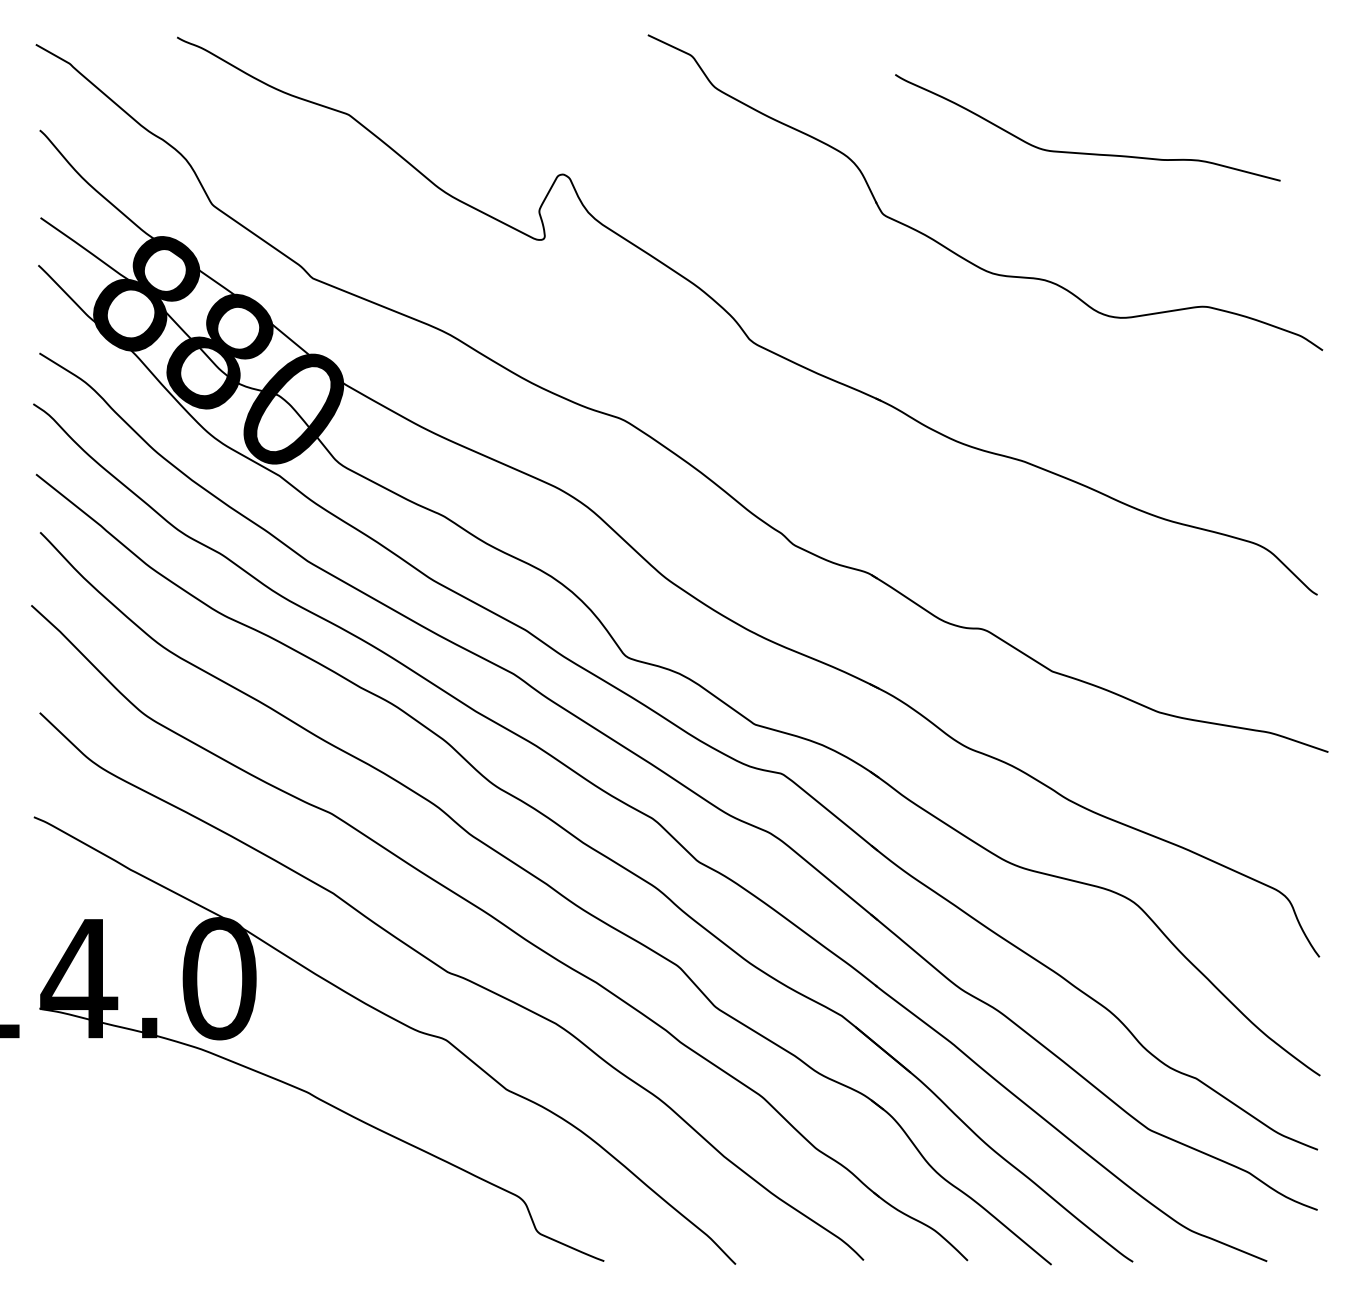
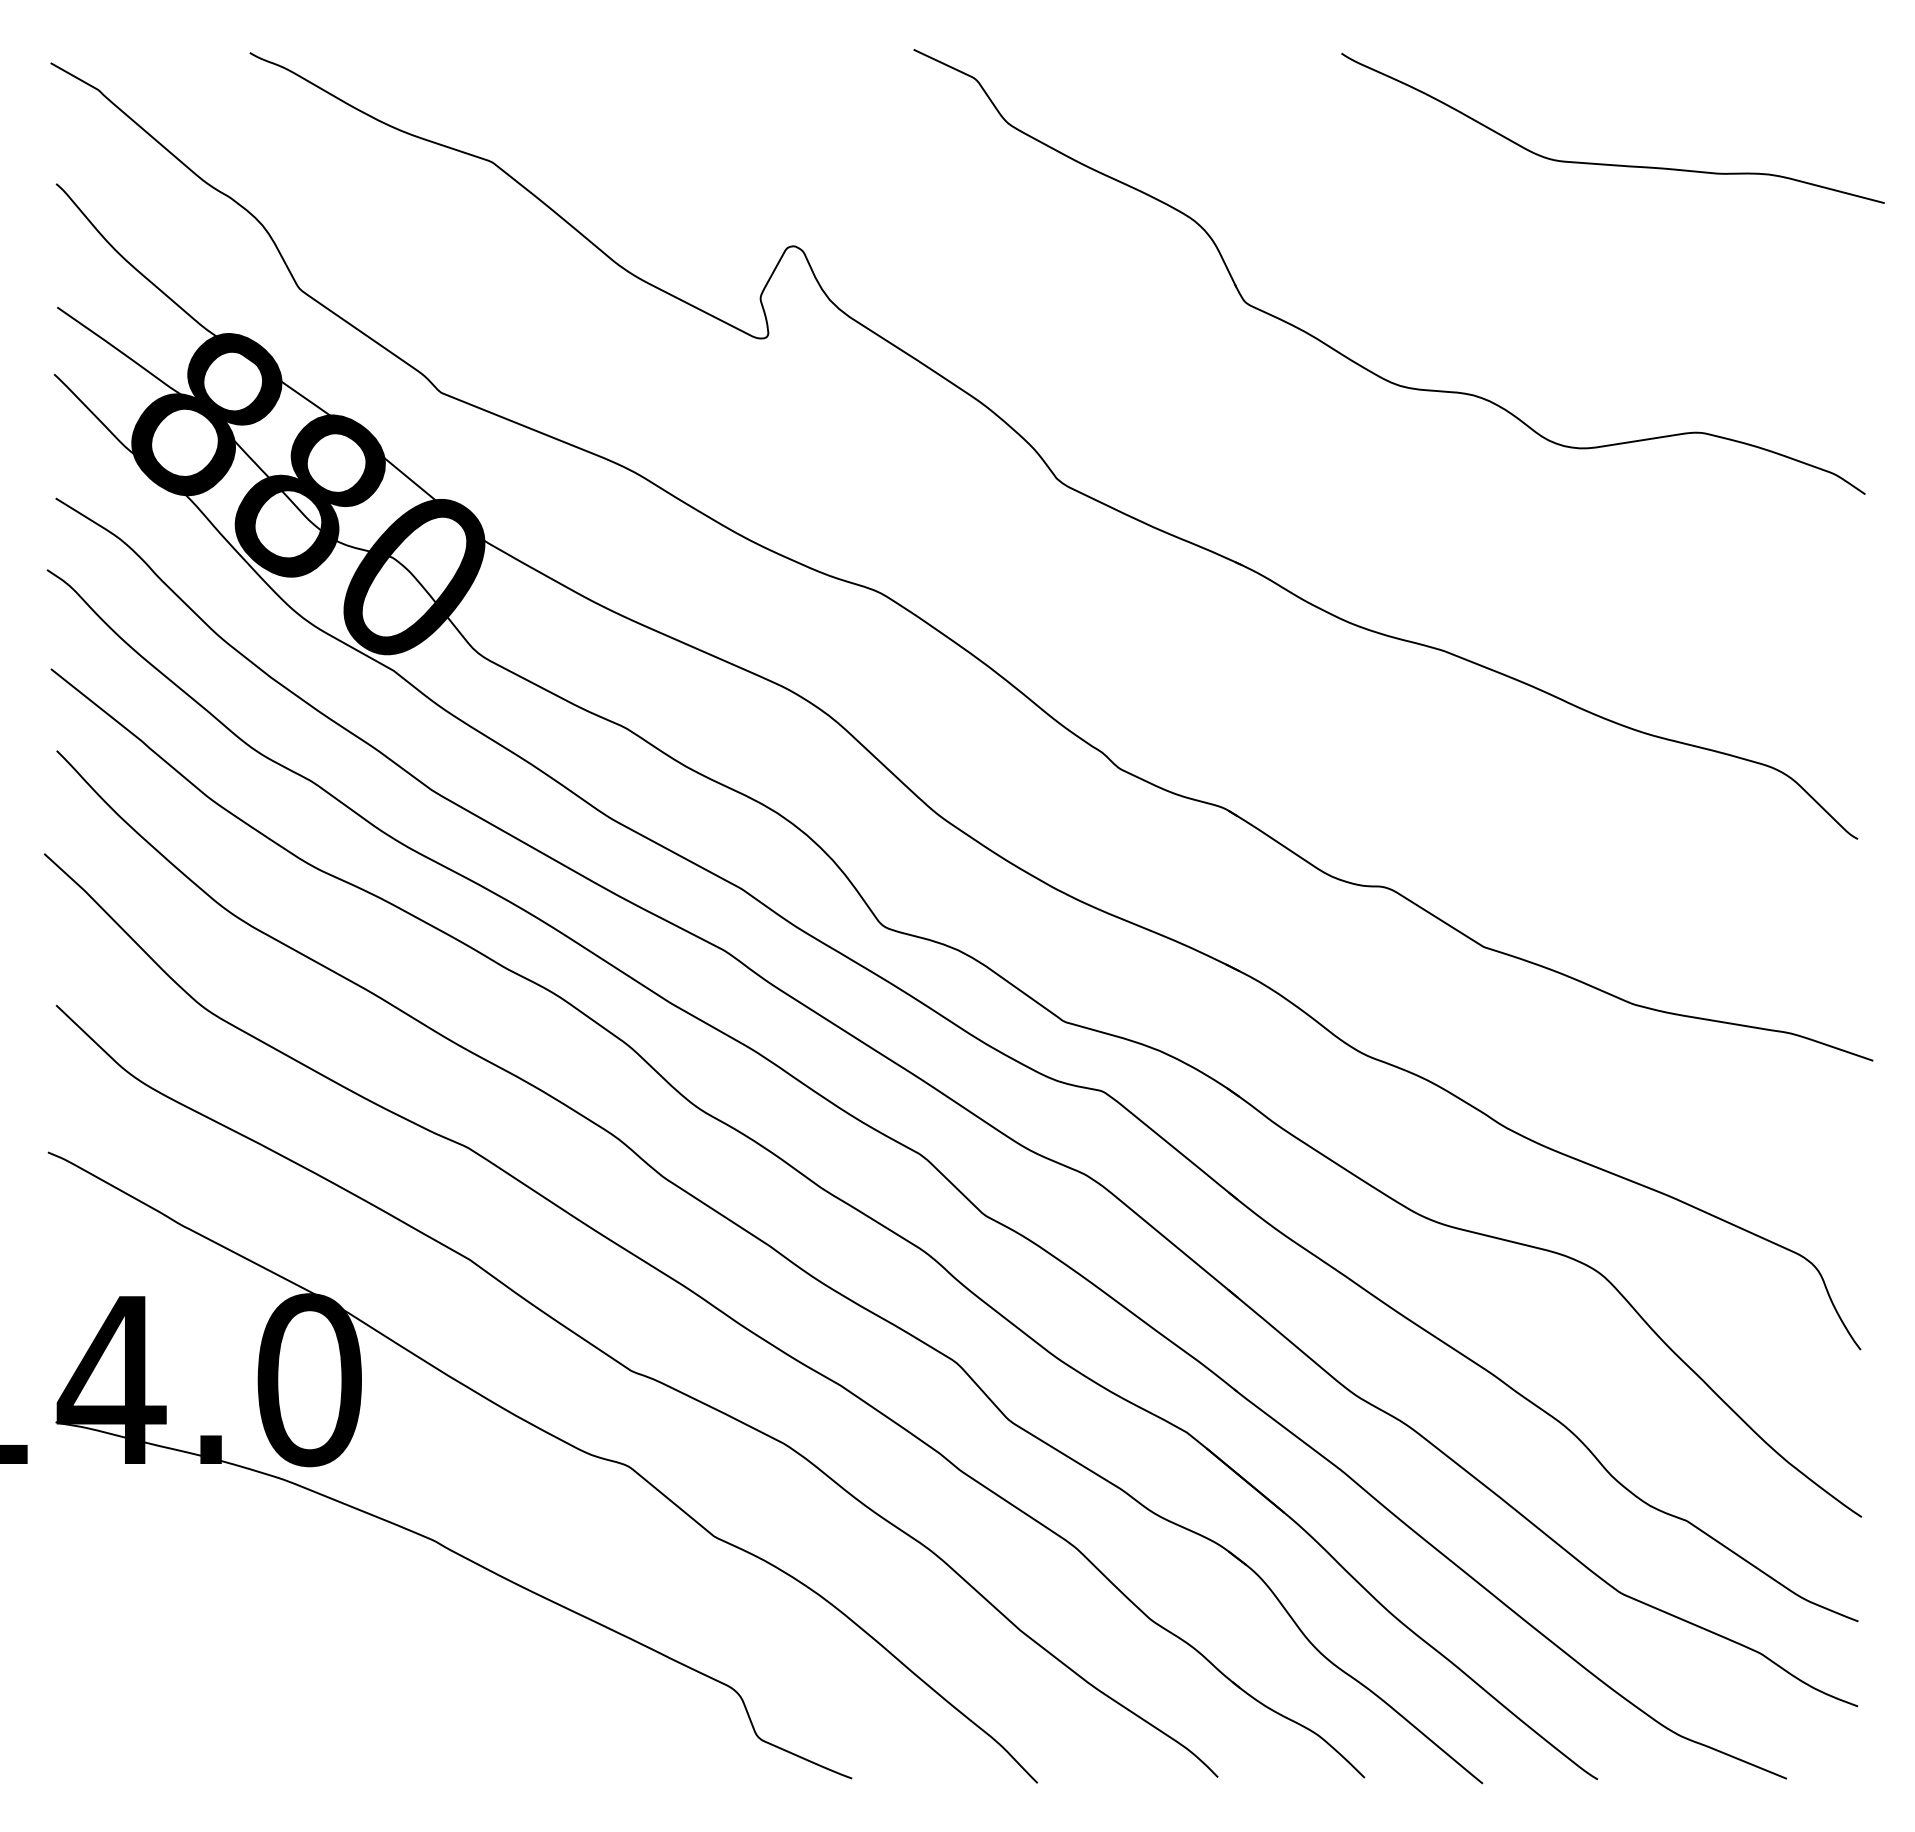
curve: (1083, 152) -> (1607, 163), moved

